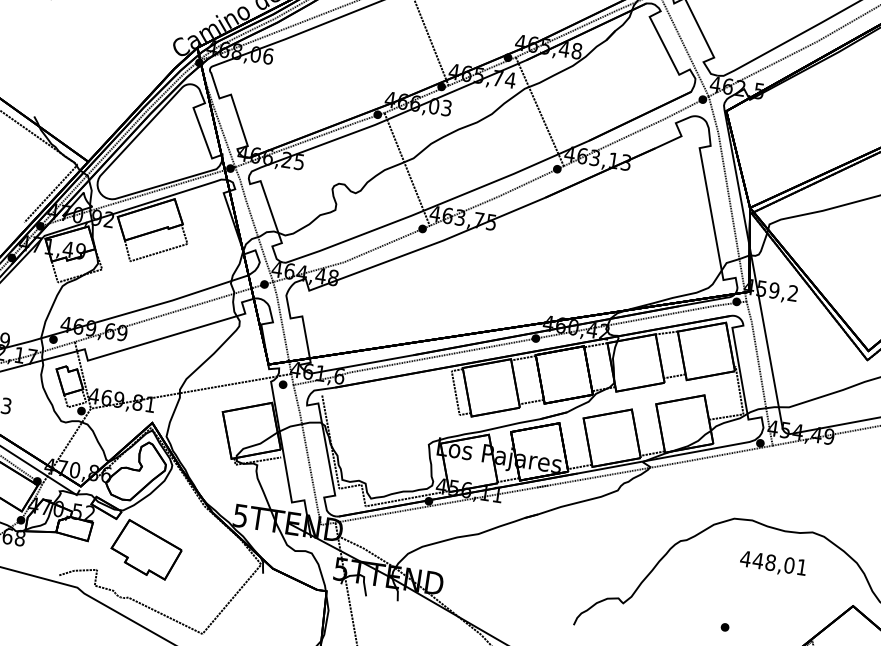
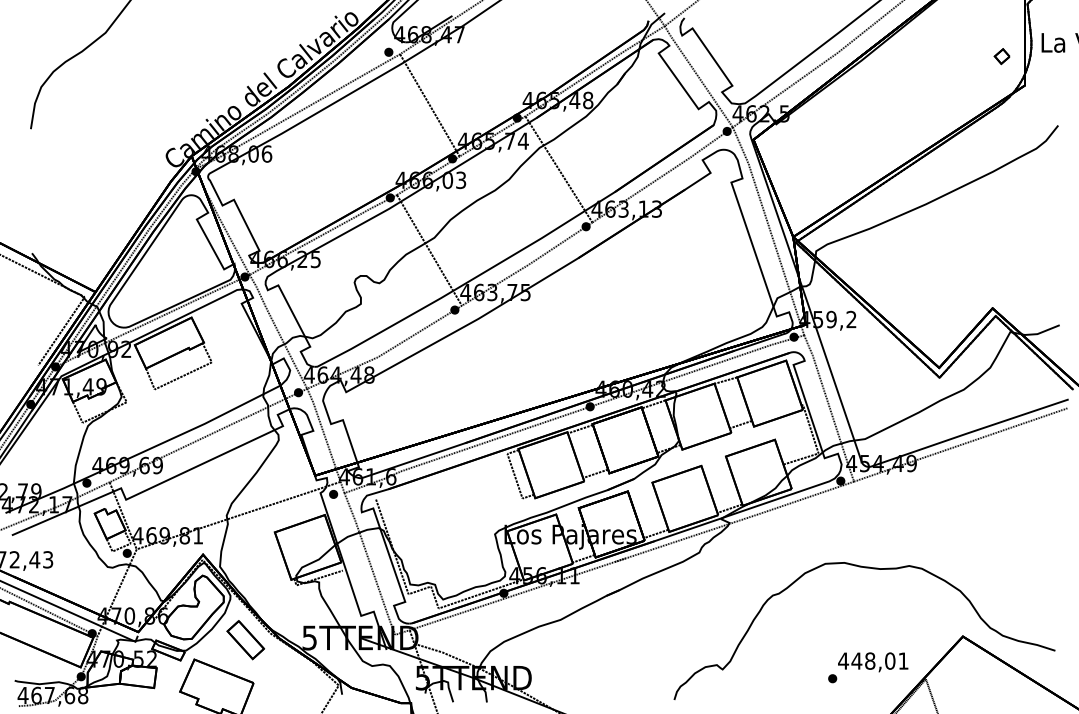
part: (180, 509) -> (245, 640), added
text: (773, 564) -> (873, 662), moved

